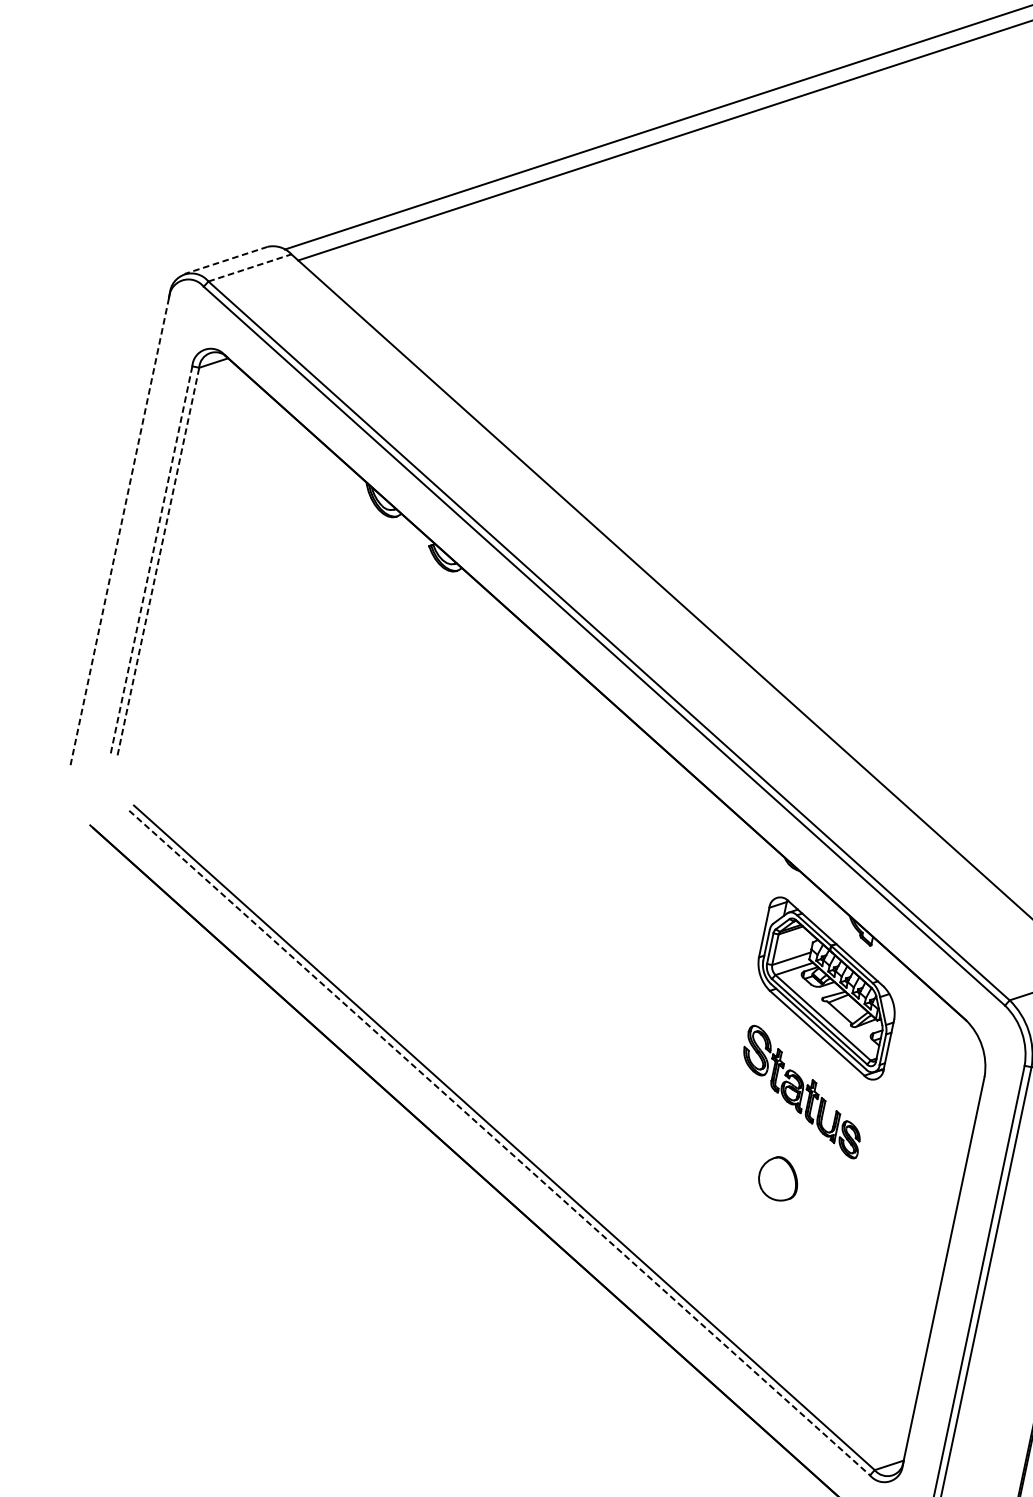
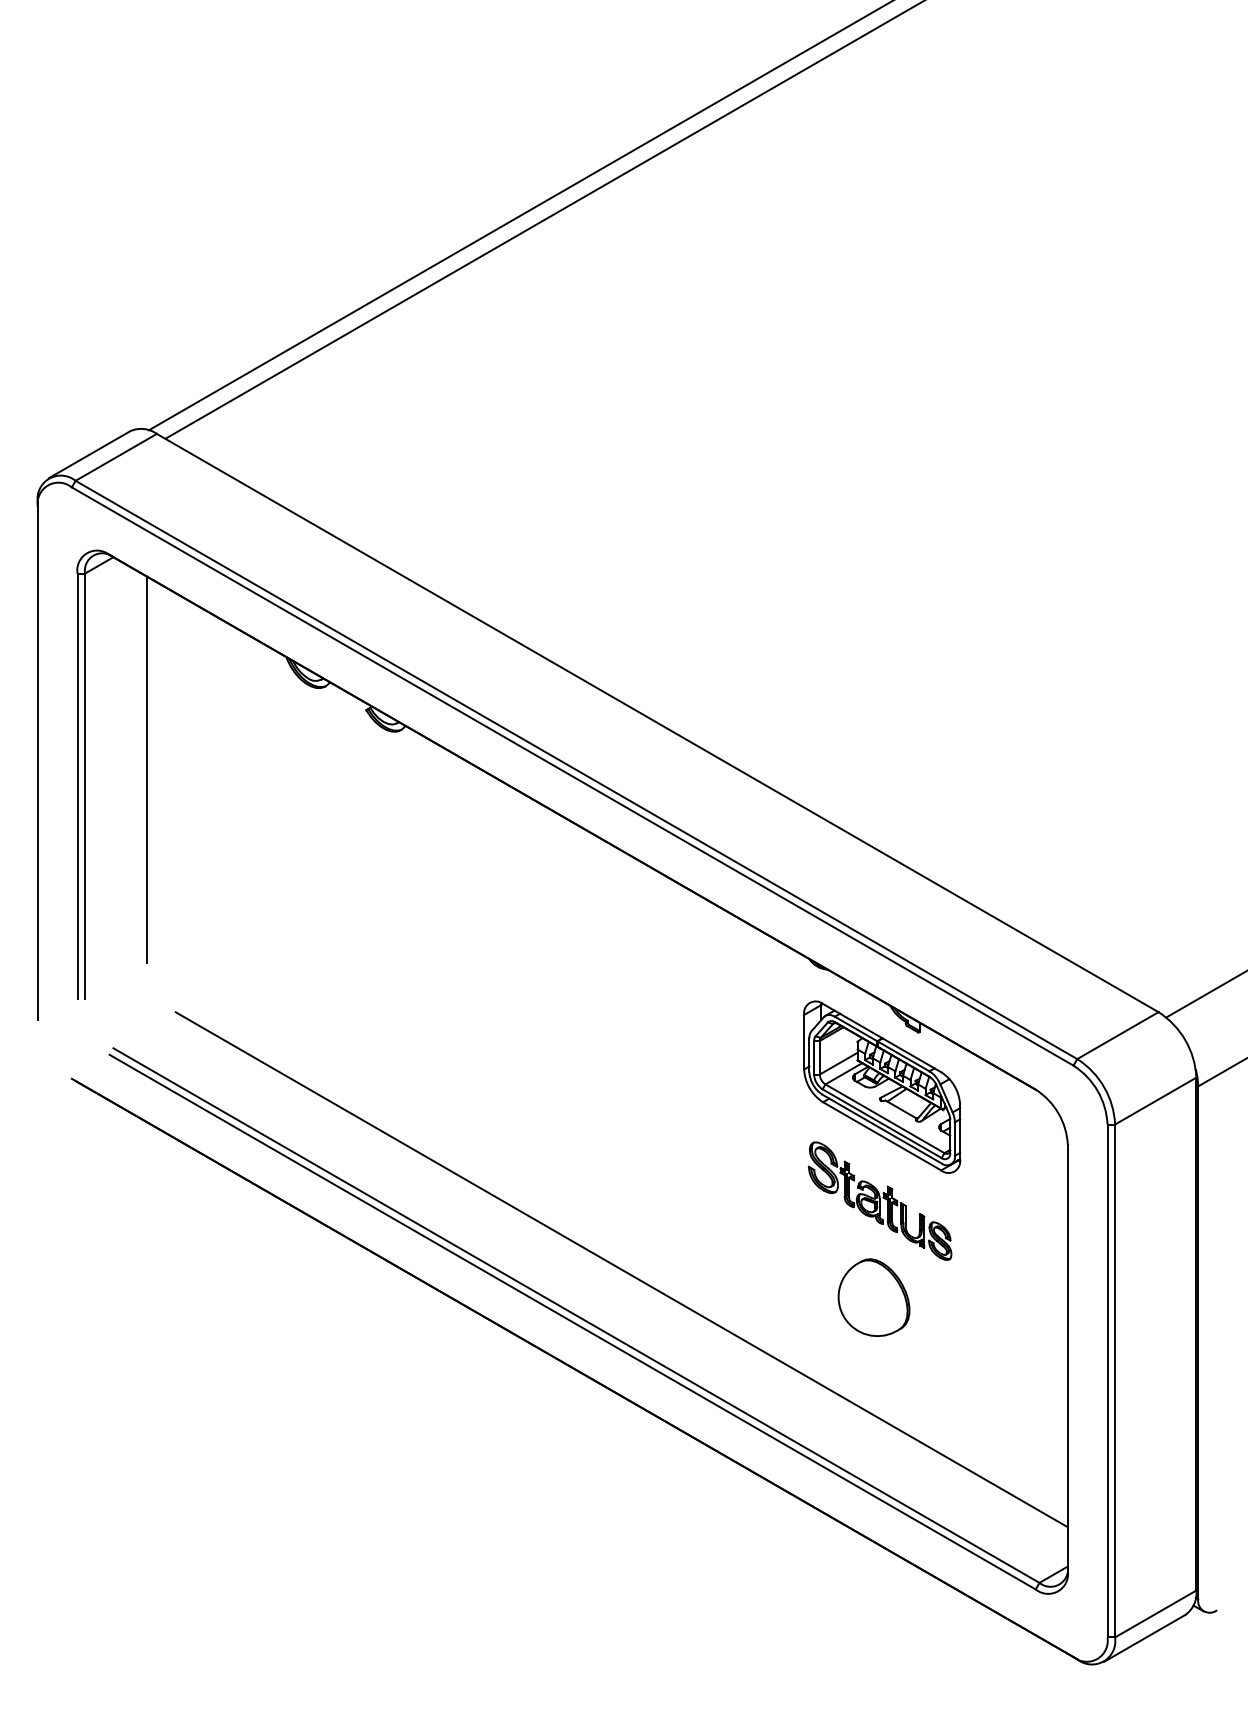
line: (226, 260) -> (89, 454), dashed -> solid
line: (250, 268) -> (116, 457), dashed -> solid
line: (119, 531) -> (37, 763), dashed -> solid
line: (218, 558) -> (147, 769), added
line: (151, 560) -> (77, 786), dashed -> solid
line: (158, 561) -> (85, 786), dashed -> solid
line: (554, 1104) -> (621, 1269), added
line: (499, 1143) -> (572, 1322), dashed -> solid
part: (778, 1178) -> (873, 1297), size x1.67

